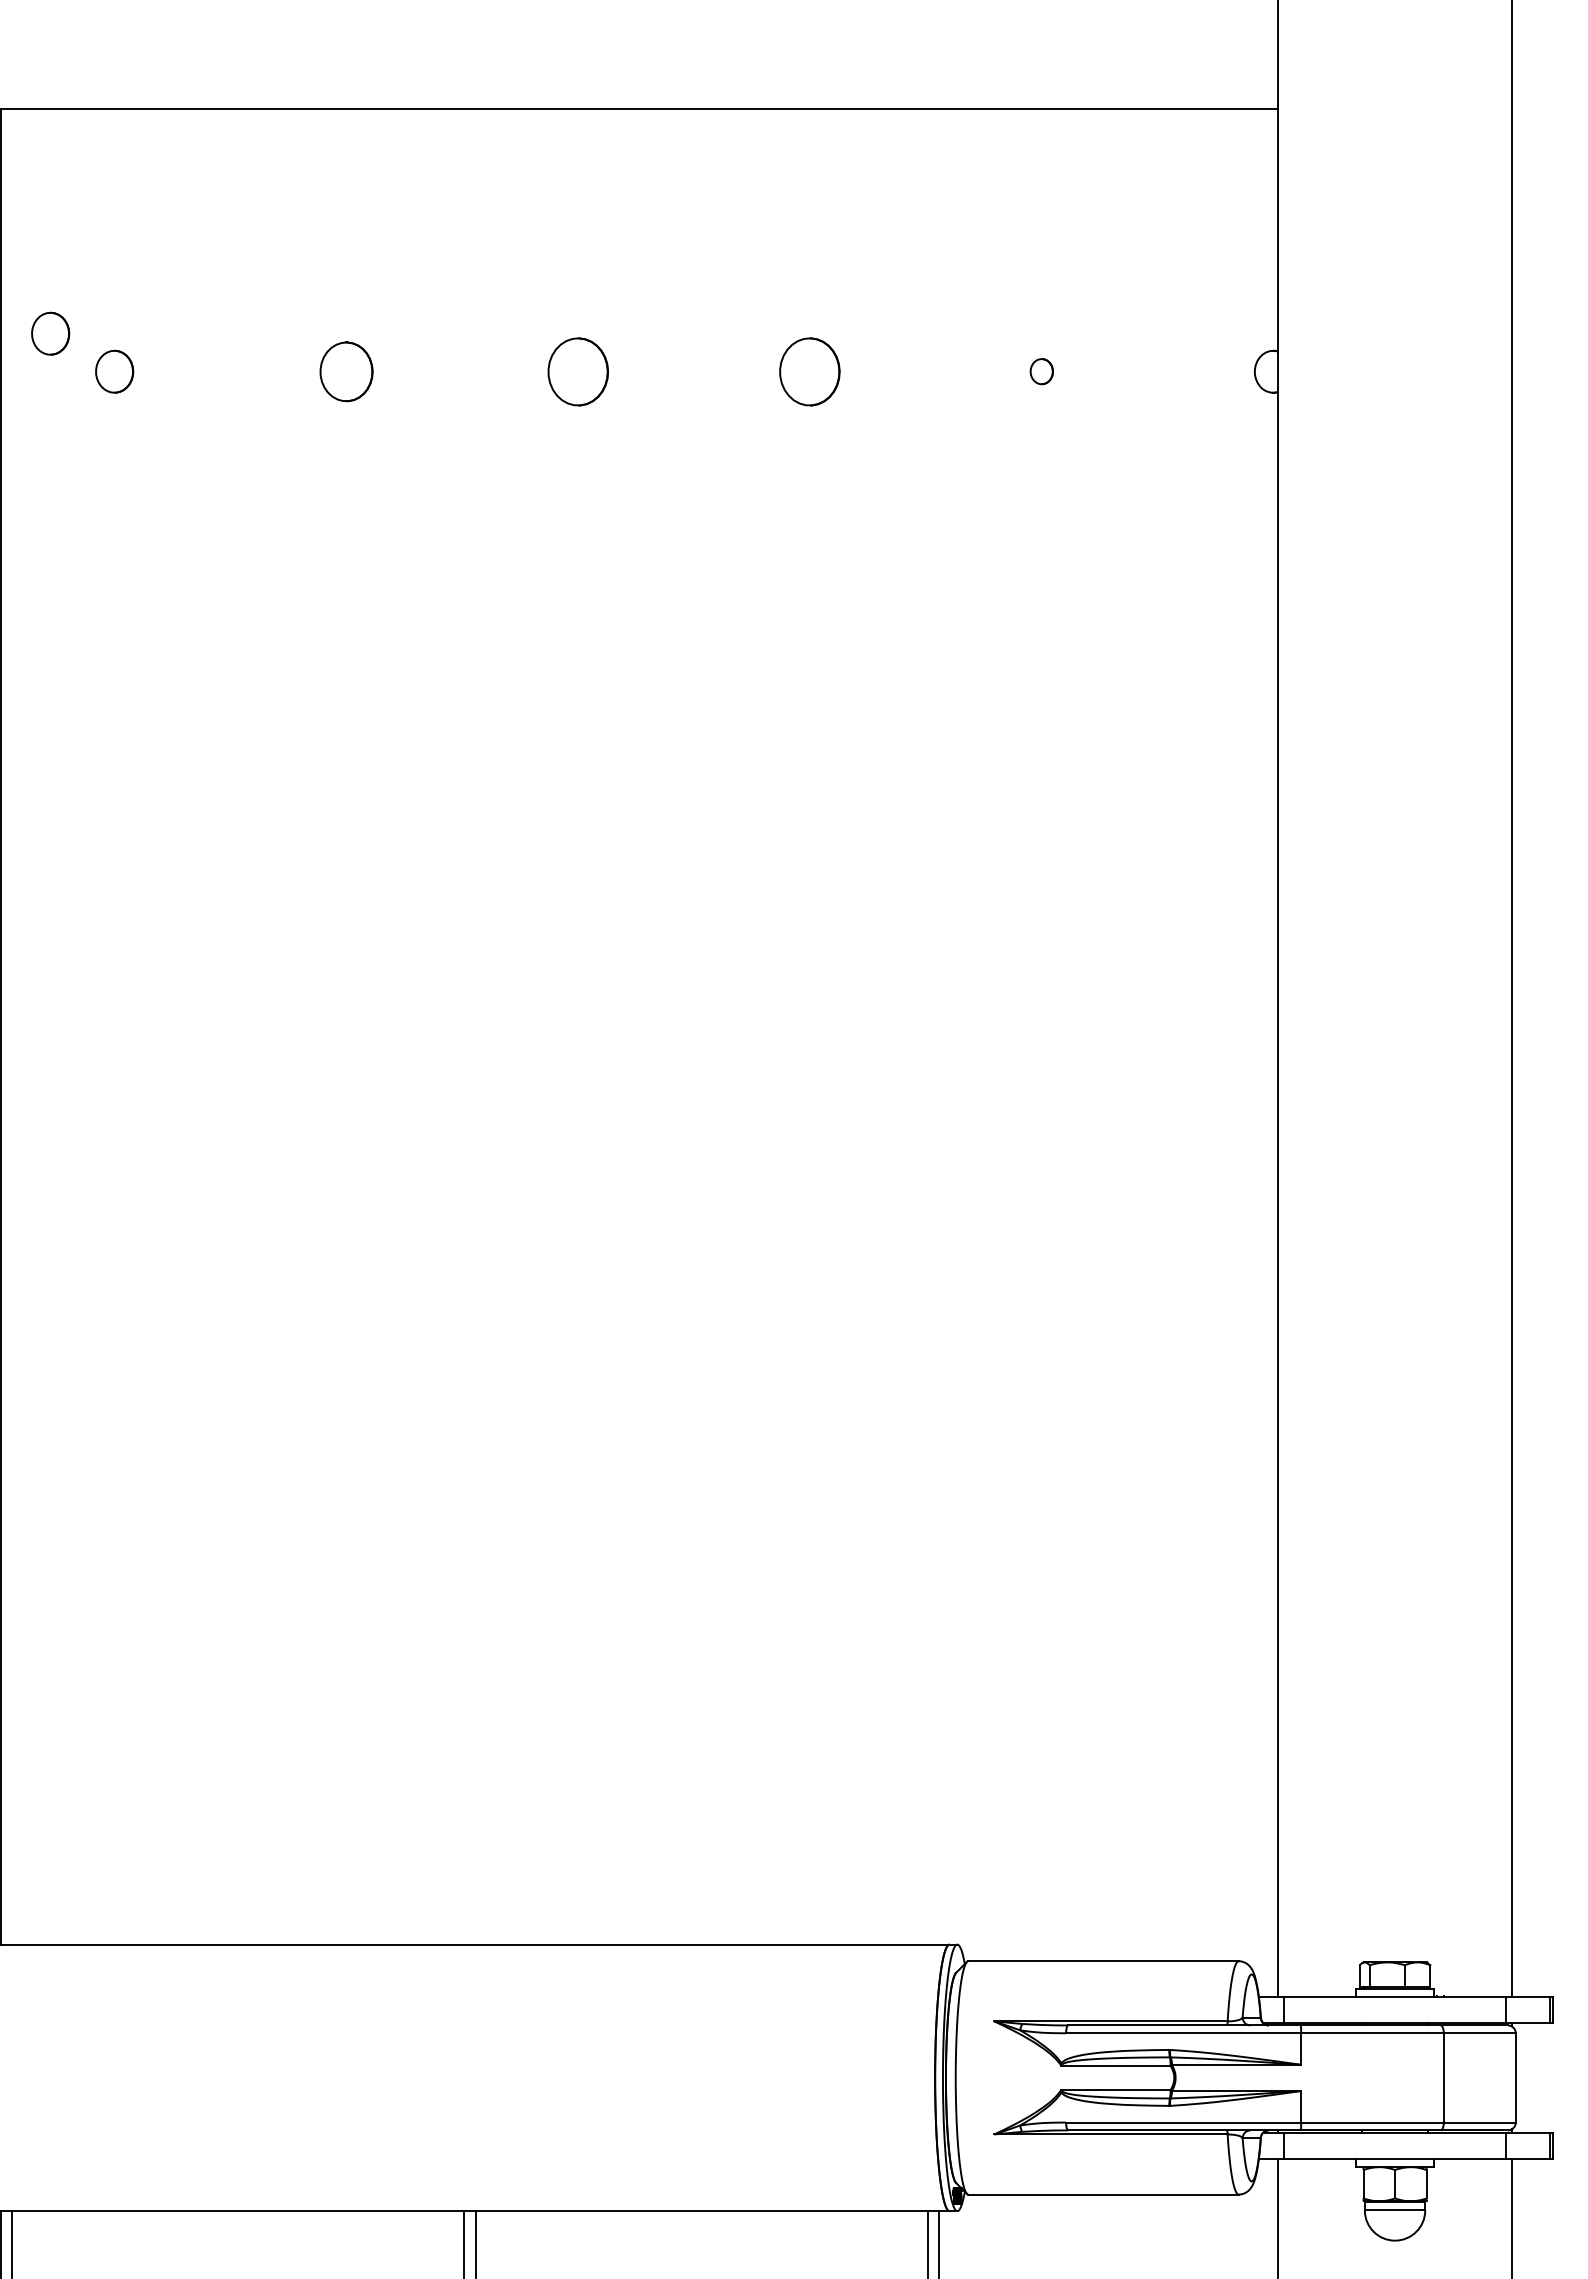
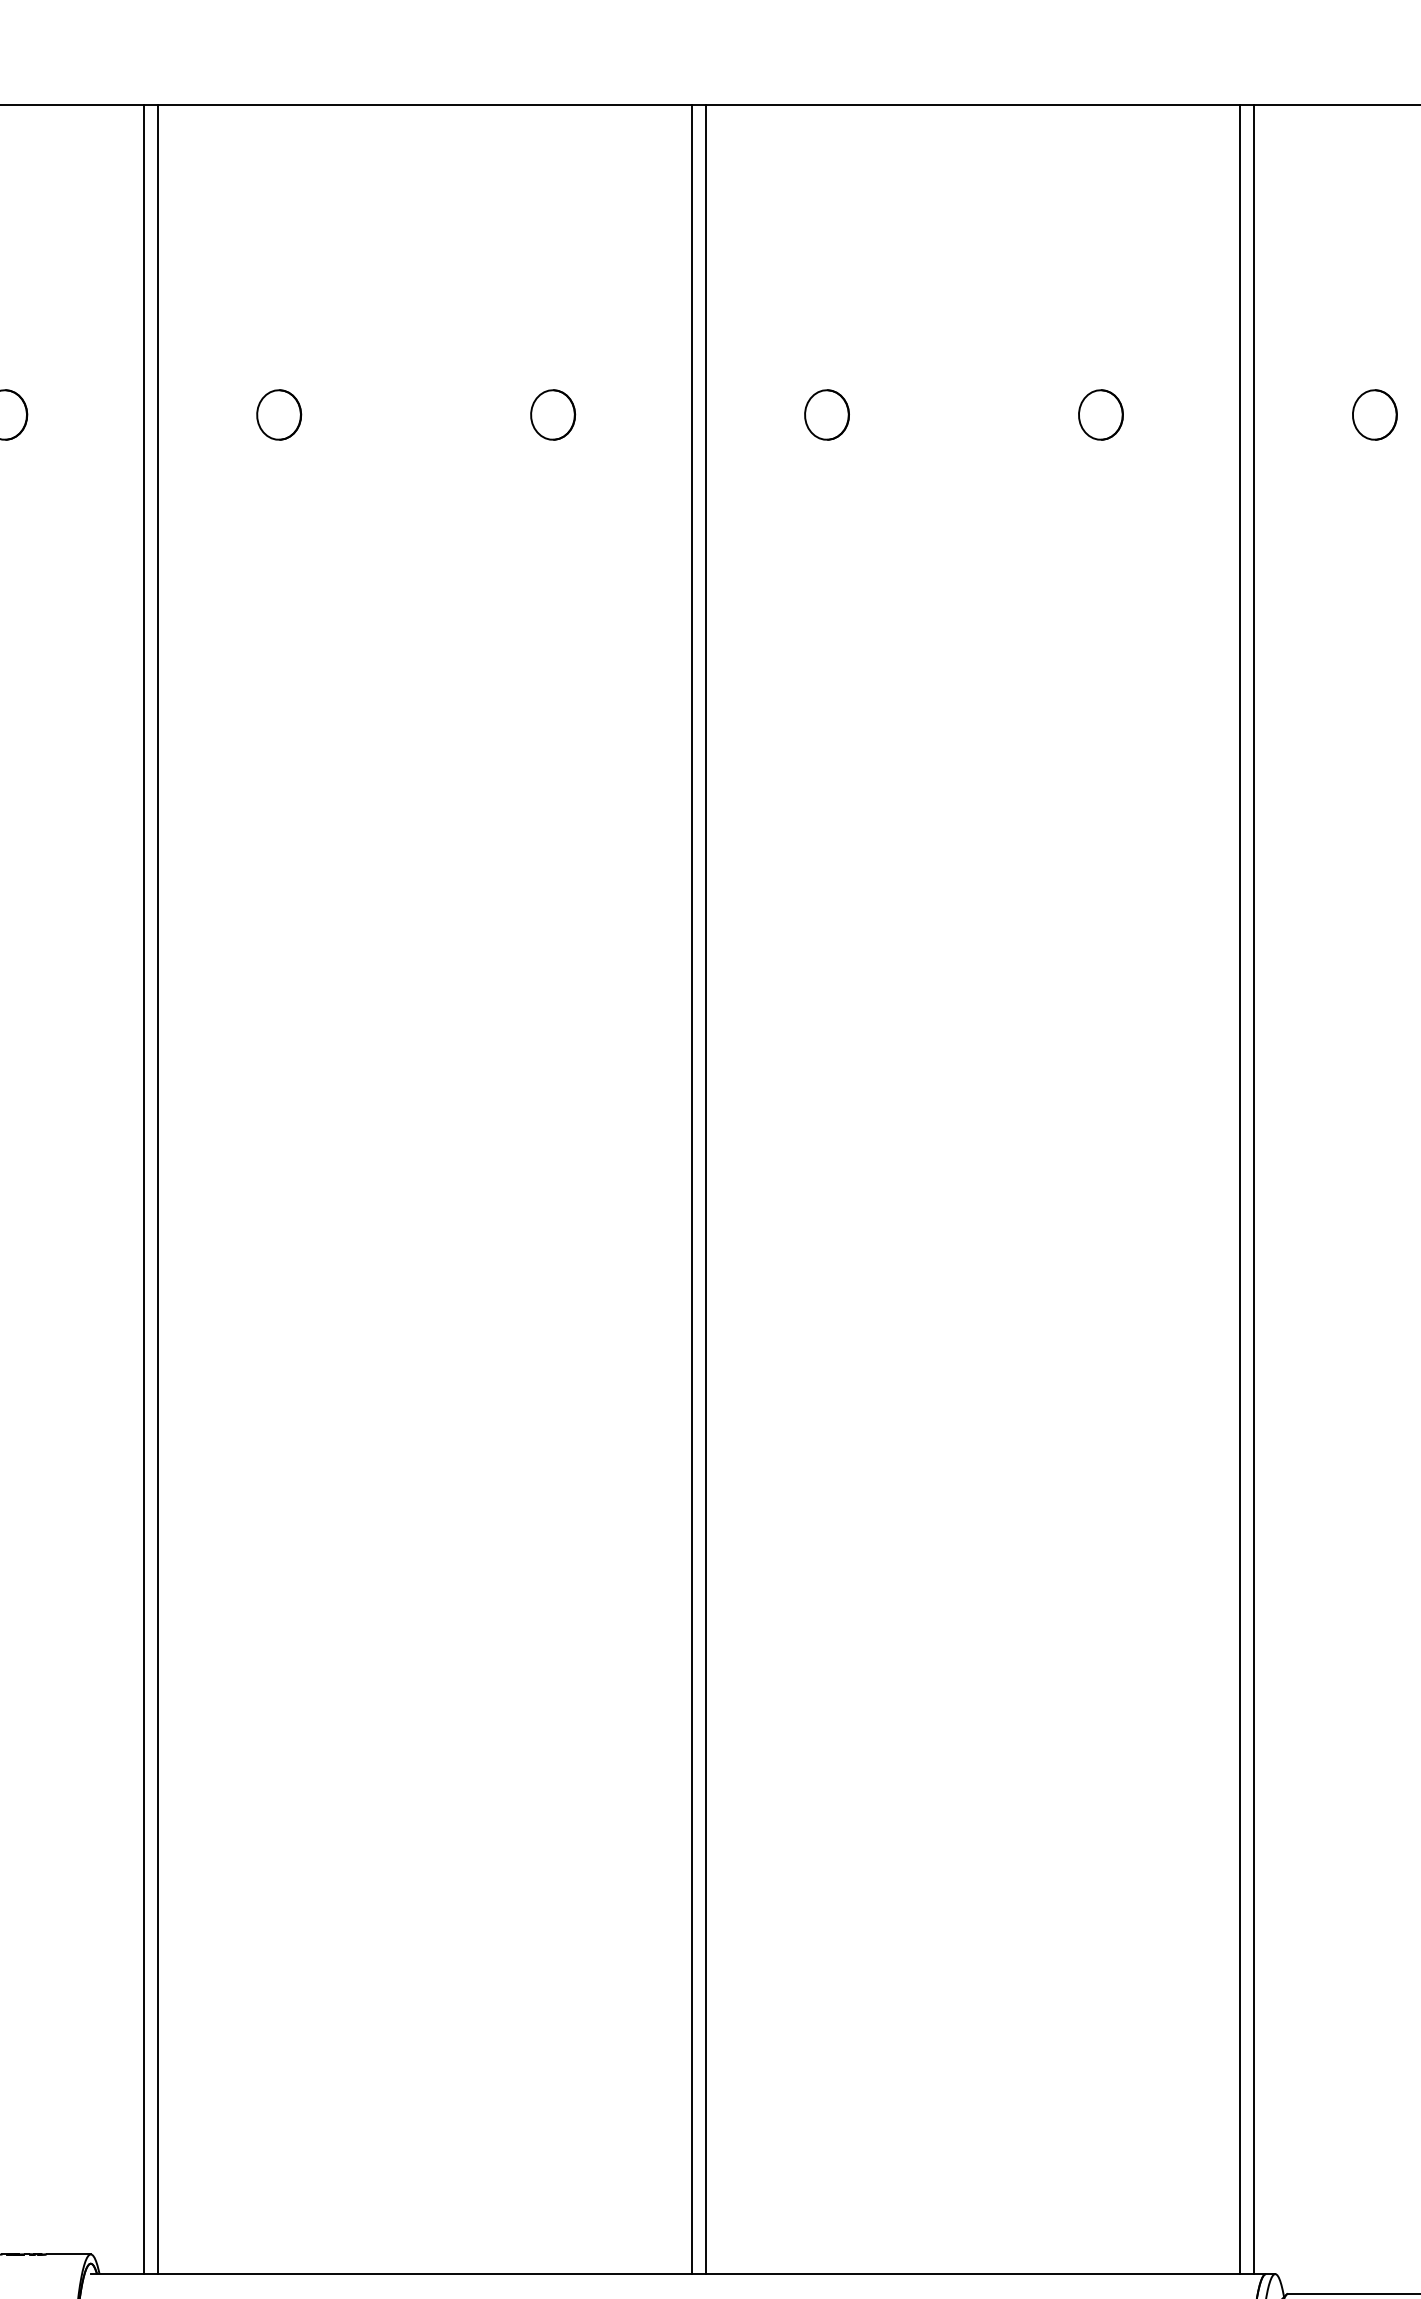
part: (50, 333) -> (203, 369), removed
part: (345, 371) -> (552, 414), size x0.71
part: (577, 371) -> (826, 414), size x0.62
part: (809, 371) -> (1100, 414), size x0.62
part: (1041, 371) -> (1374, 414), size x1.67
line: (12, 1026) -> (158, 1188), added
line: (464, 1026) -> (692, 1188), added
line: (475, 1026) -> (705, 1188), added
line: (927, 1026) -> (1239, 1188), added
line: (939, 1026) -> (1254, 1188), added

